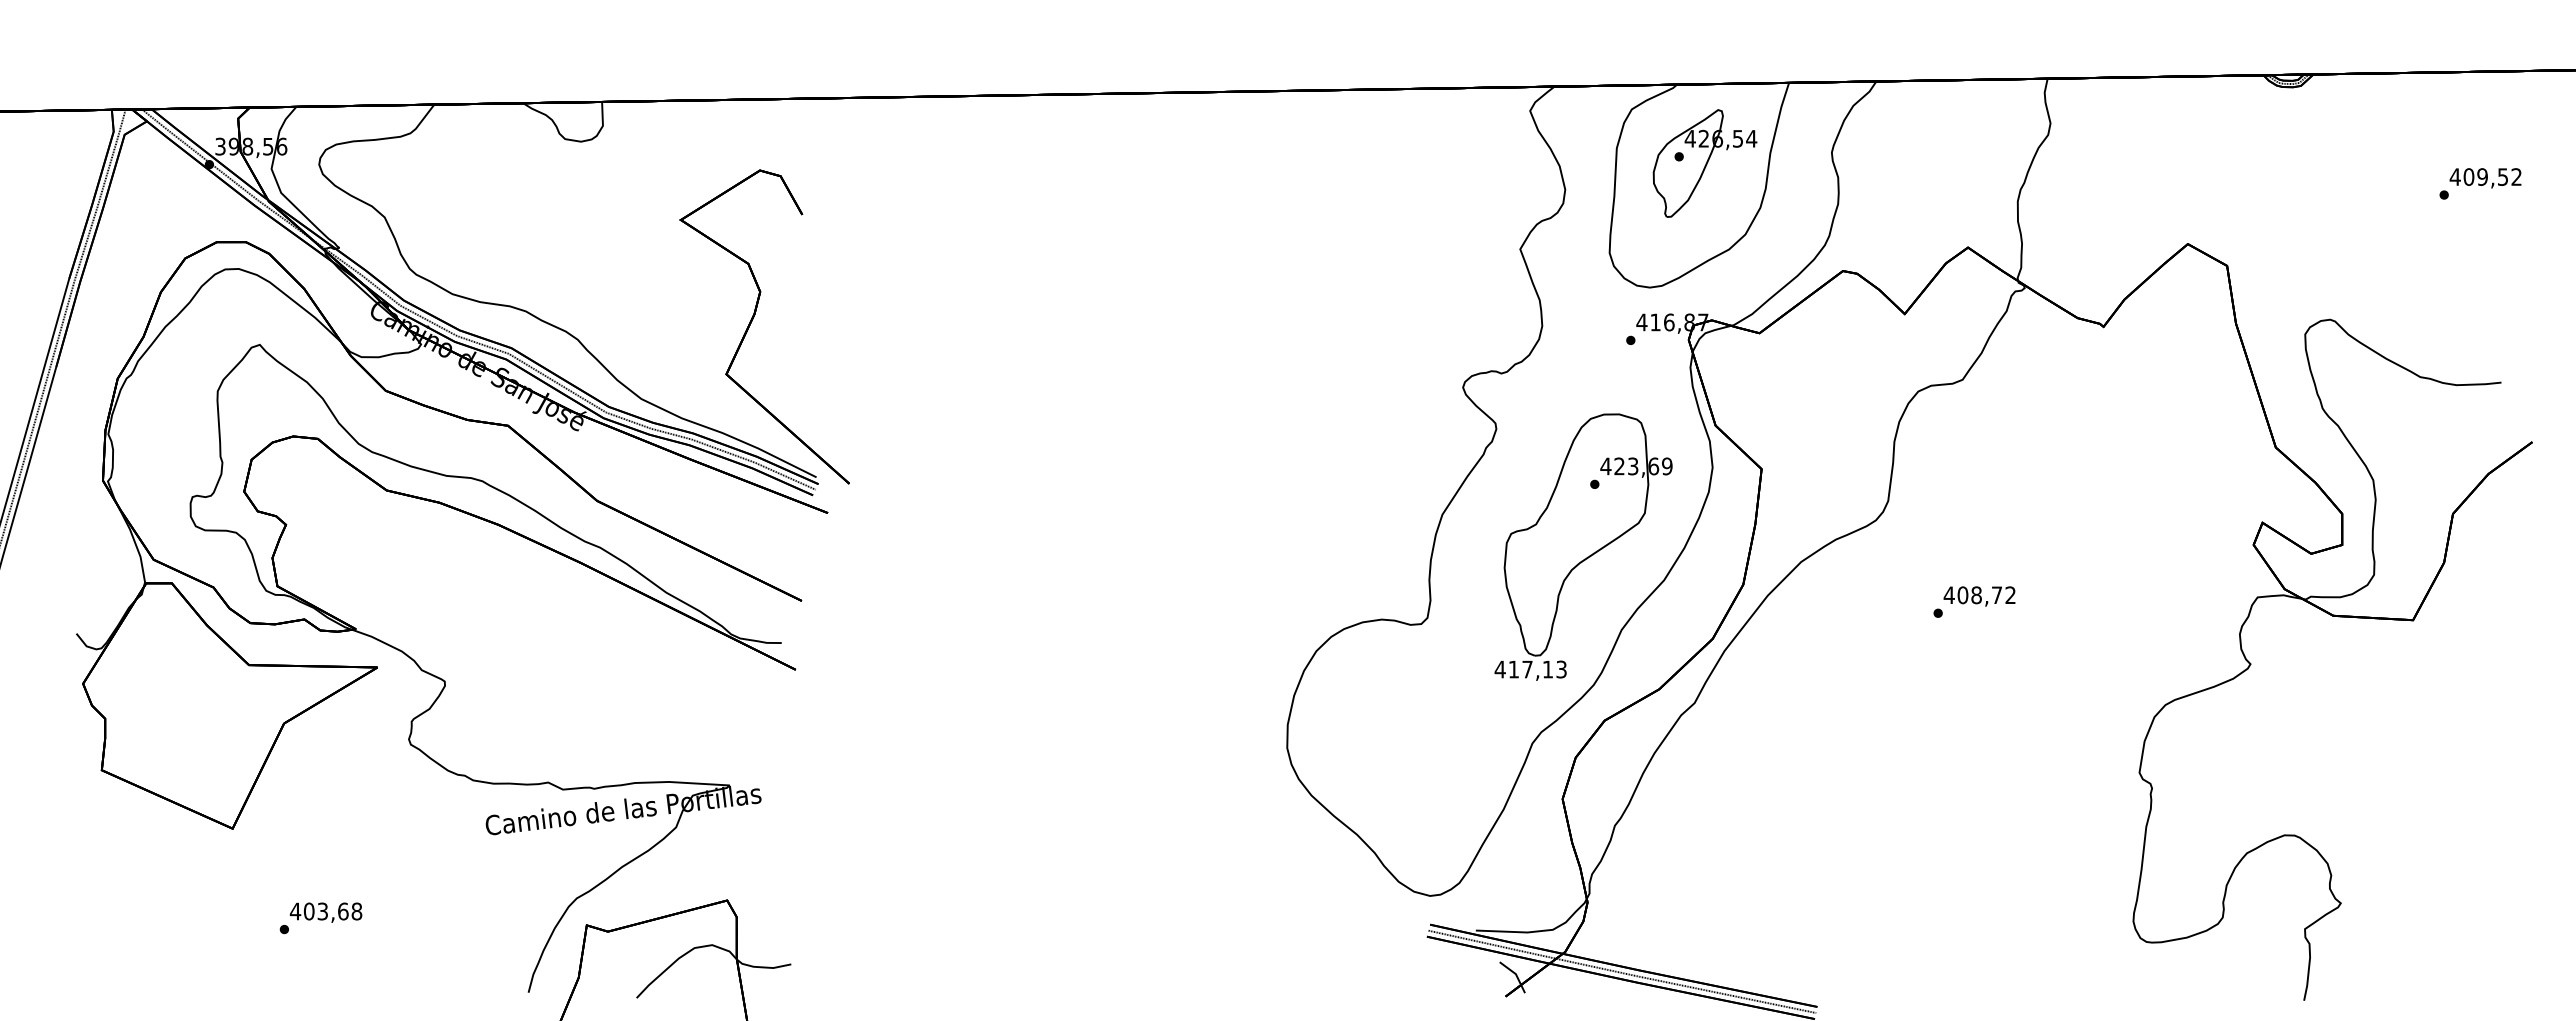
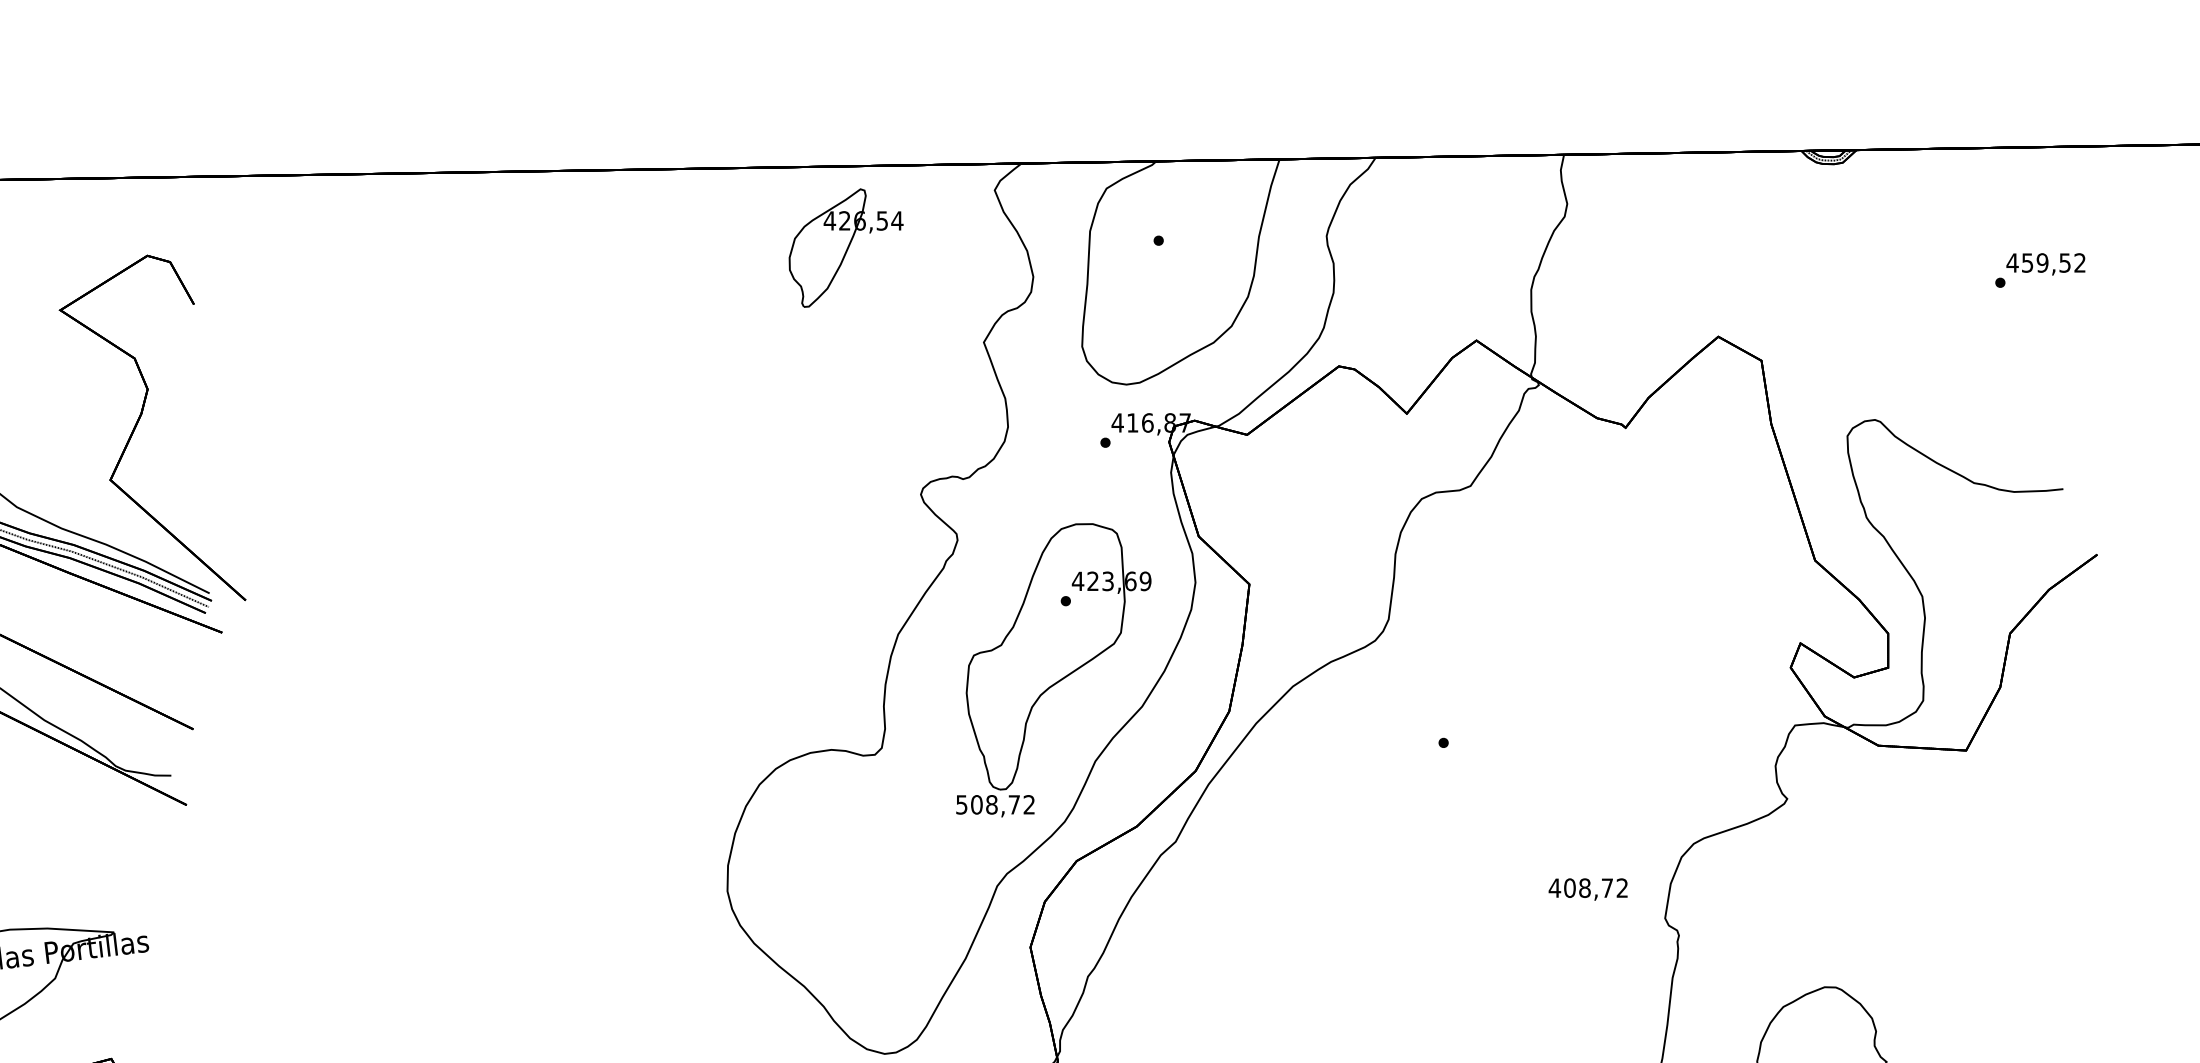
part: (1704, 163) -> (845, 248), moved
text: (2468, 176) -> (2027, 262), 409,52 -> 459,52
text: (1979, 596) -> (1588, 889), moved
text: (1530, 669) -> (995, 804), 417,13 -> 508,72

